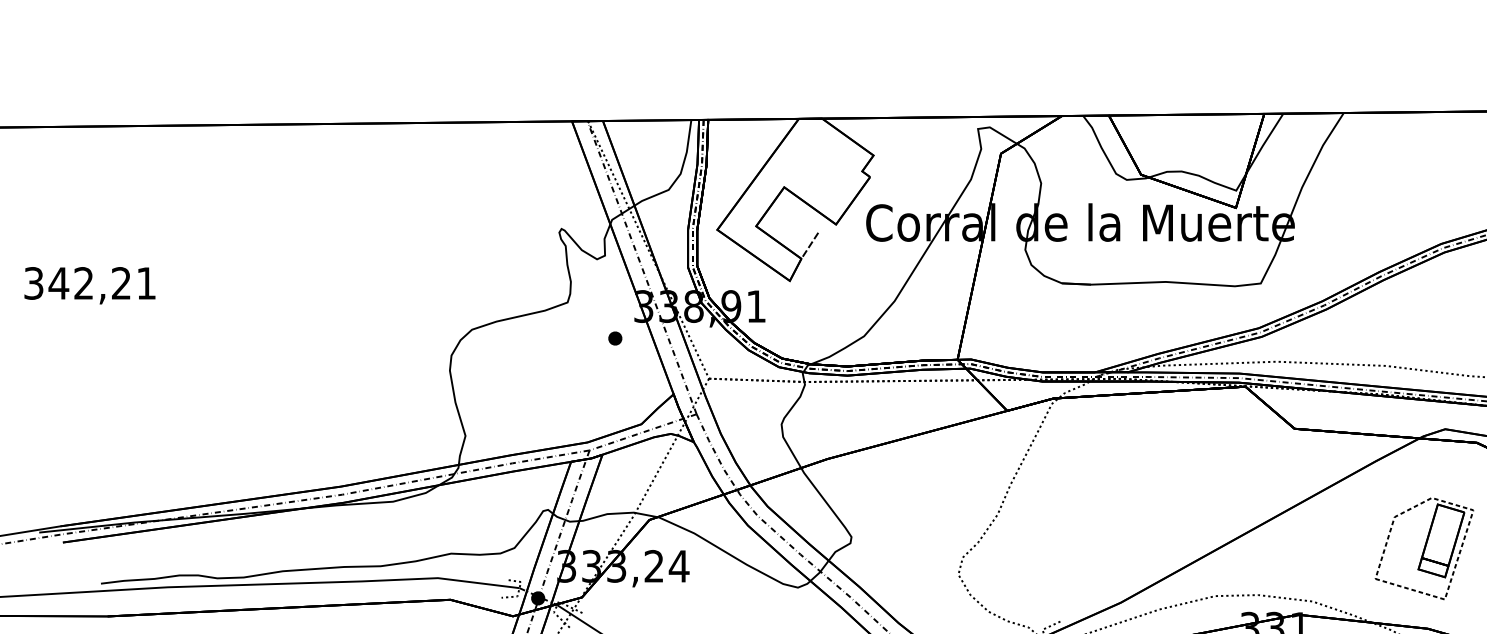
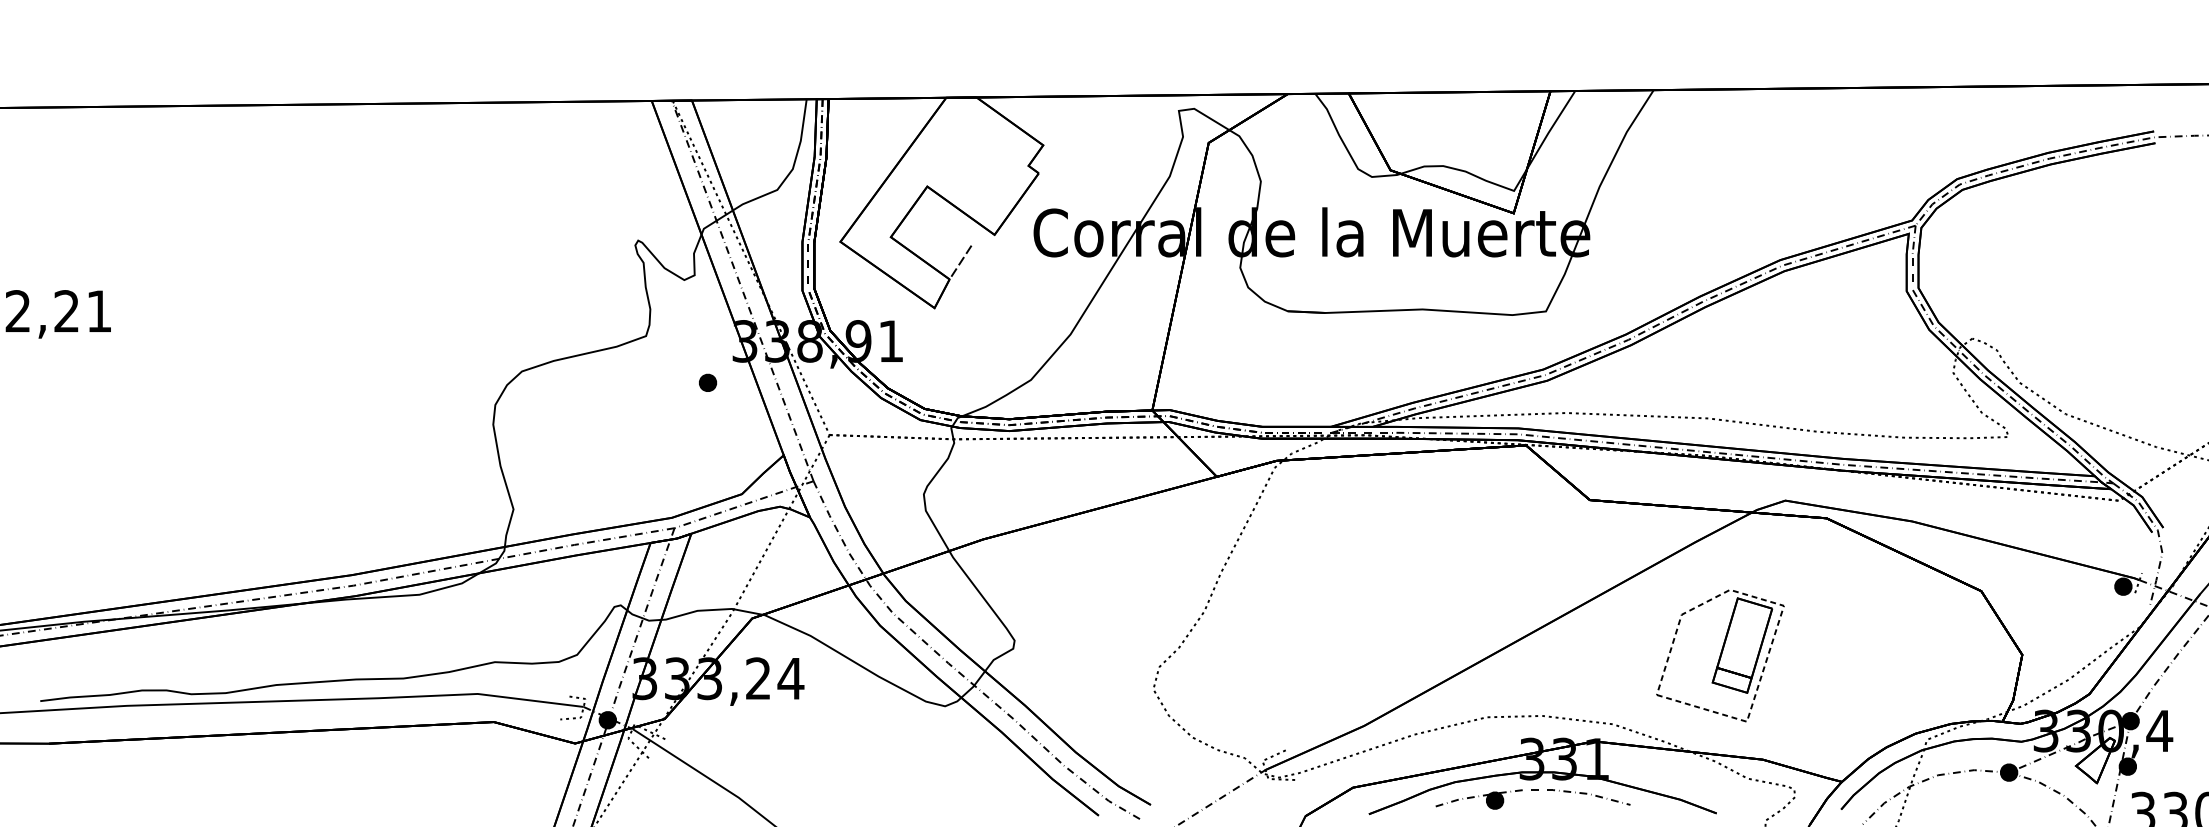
part: (1424, 548) -> (1720, 655), moved

